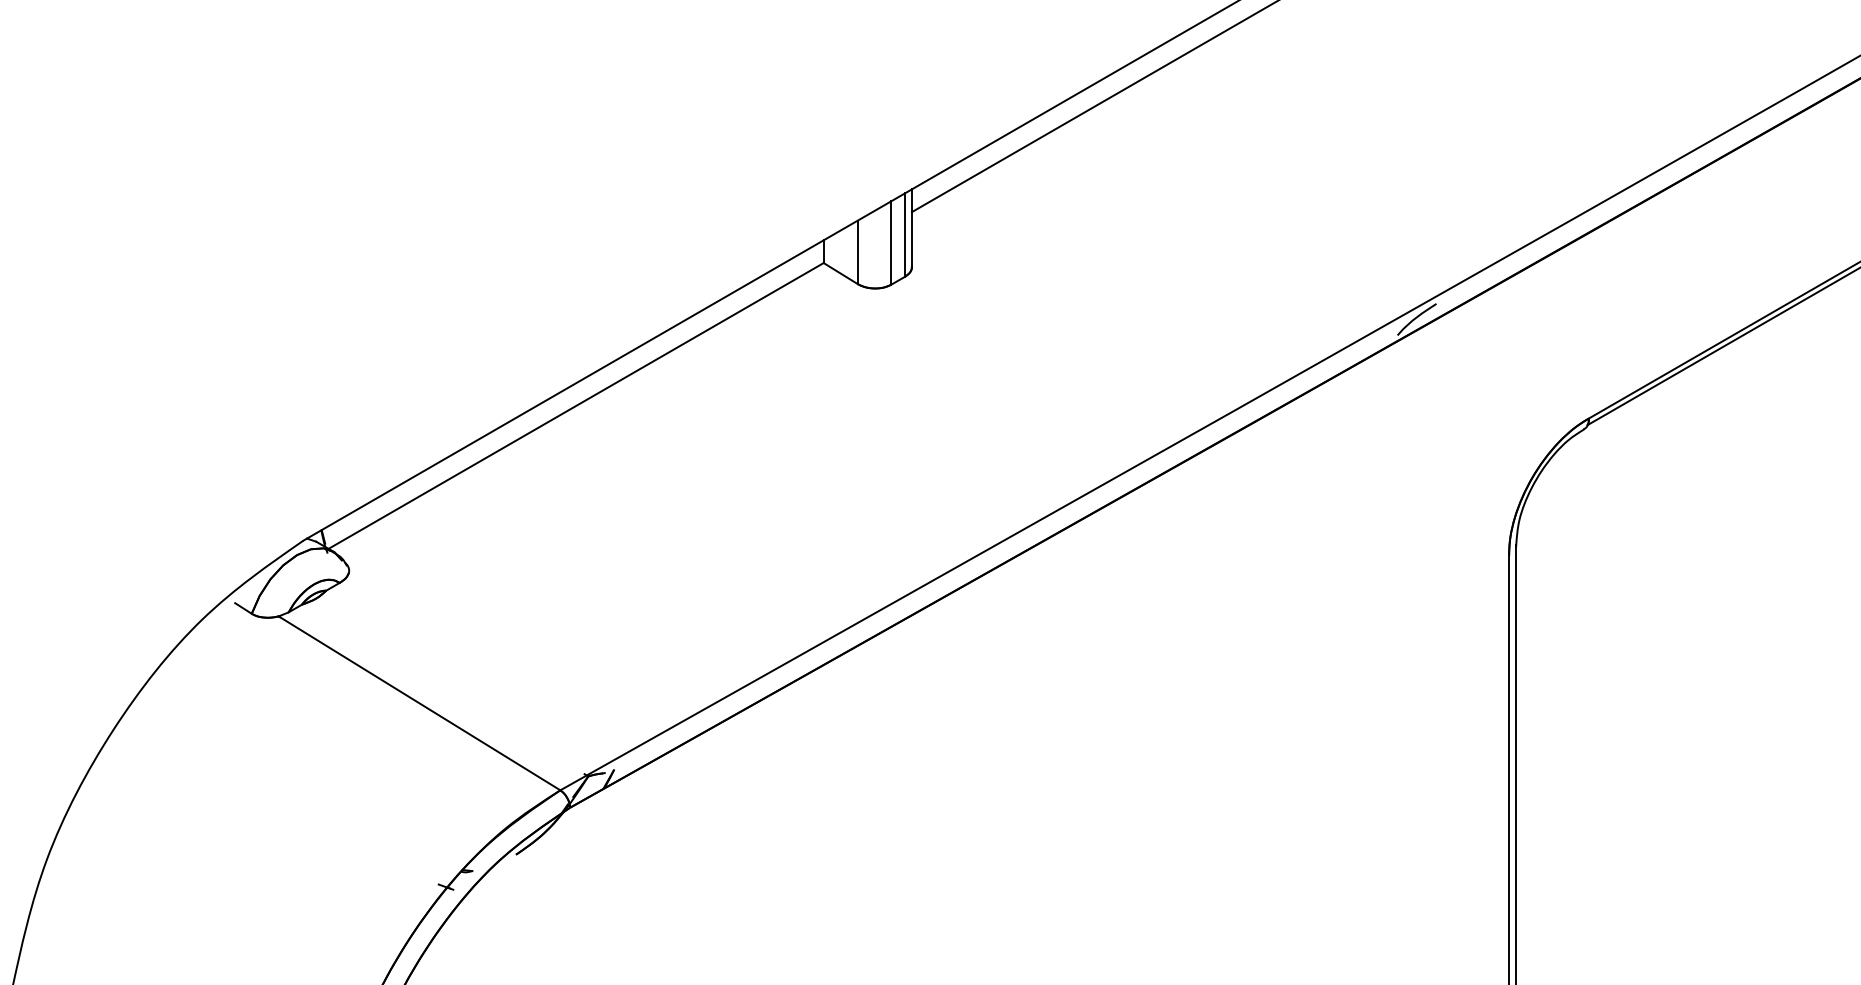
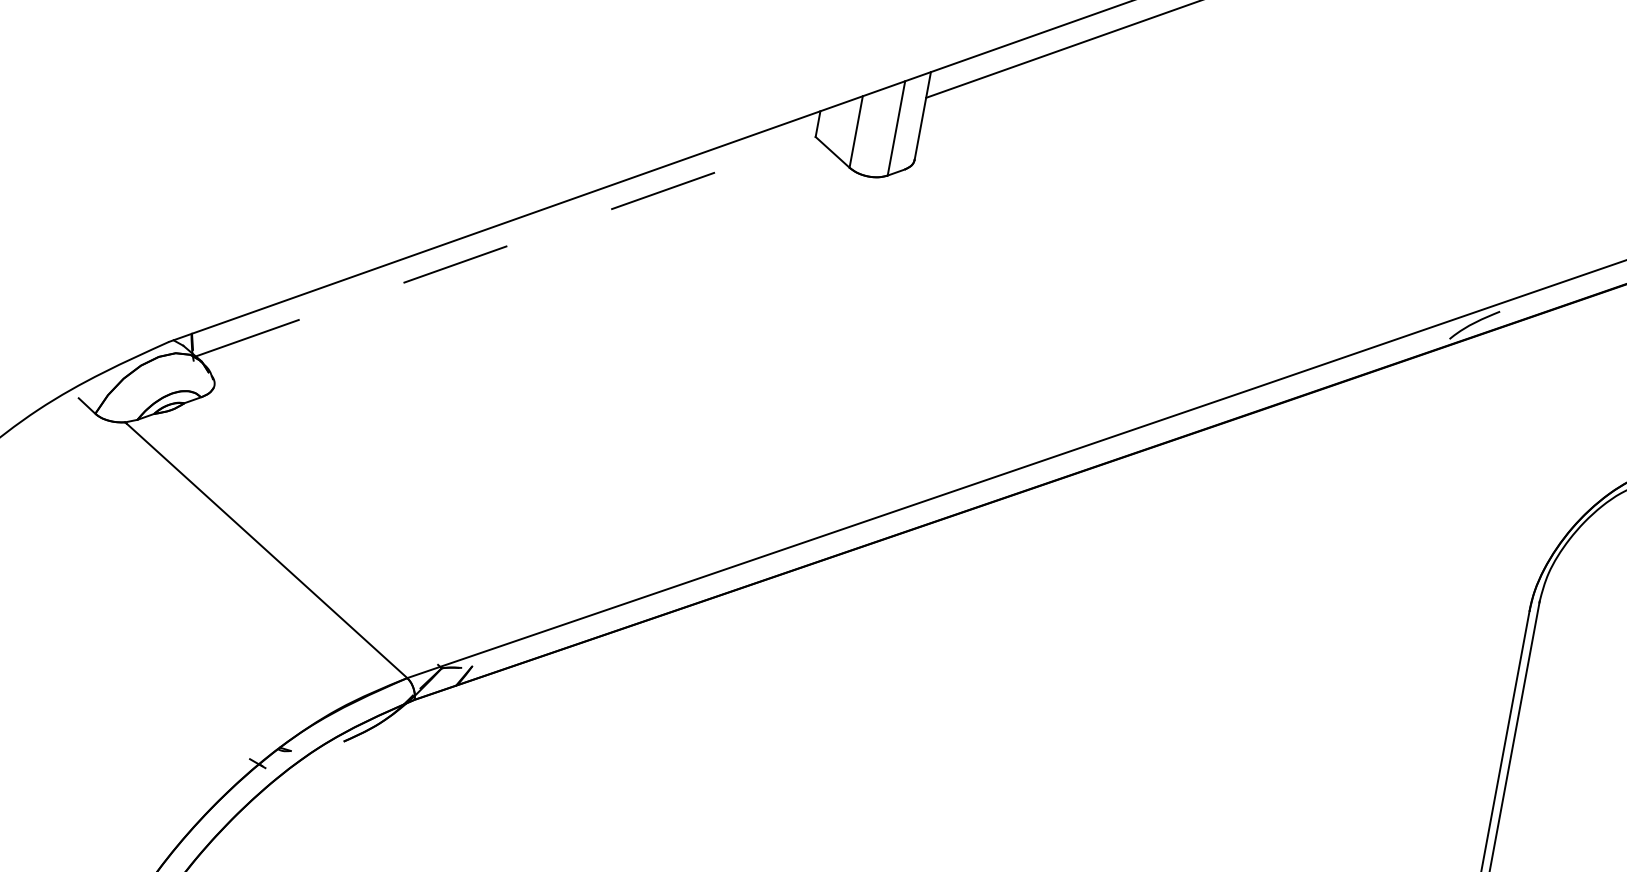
line: (904, 234) -> (913, 121), removed
line: (576, 405) -> (506, 246), solid -> dashed

